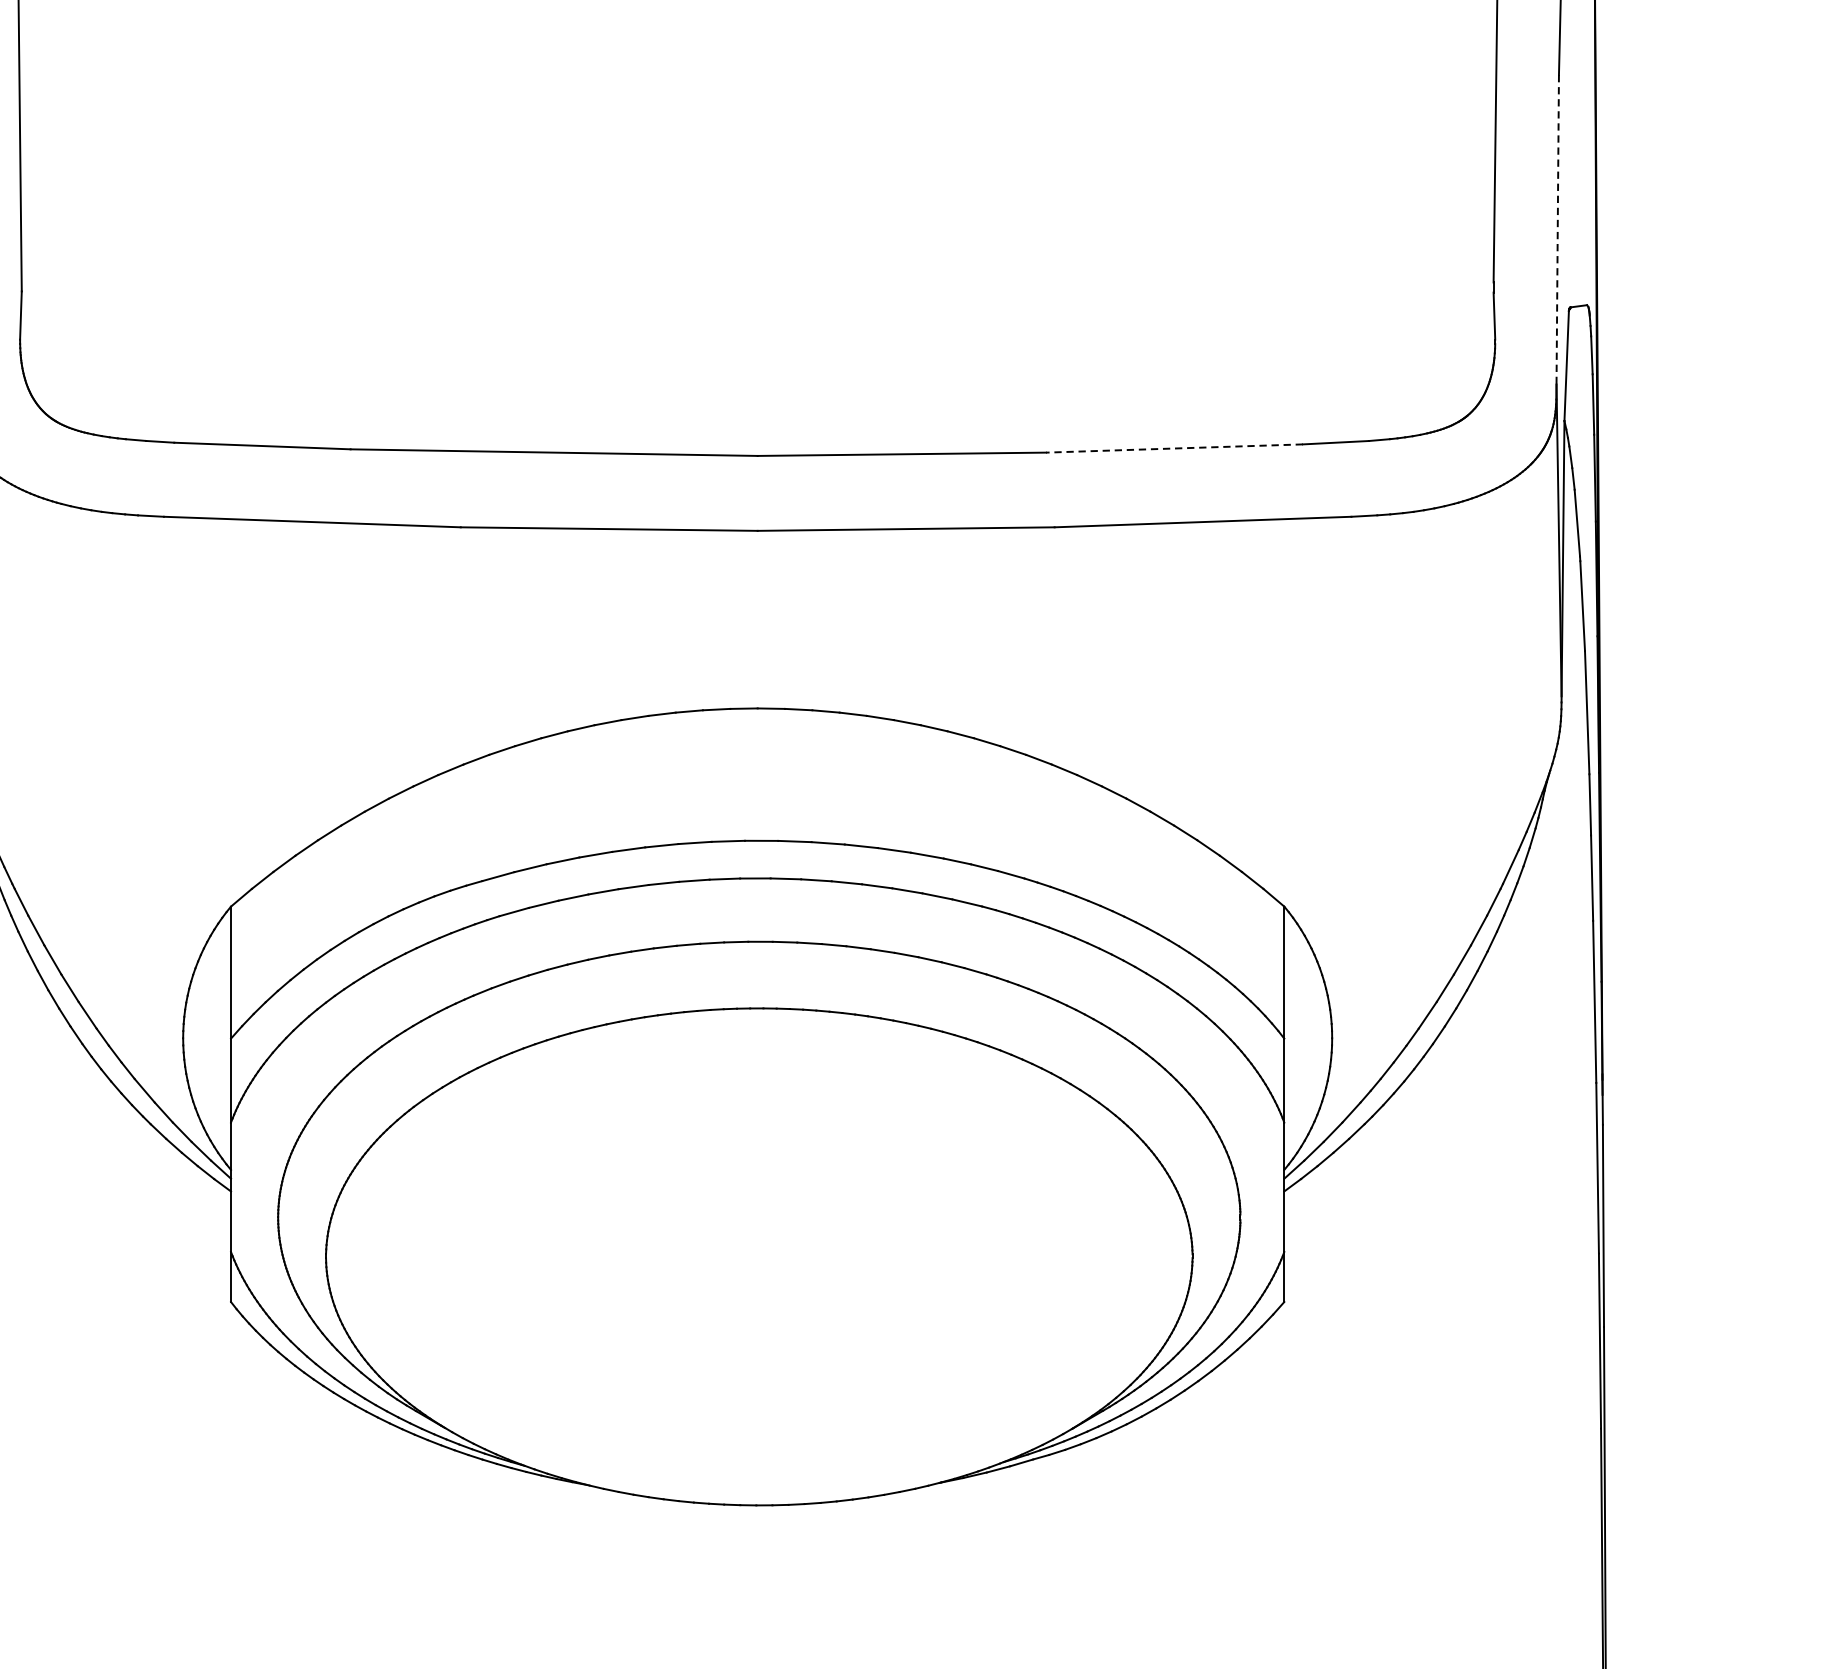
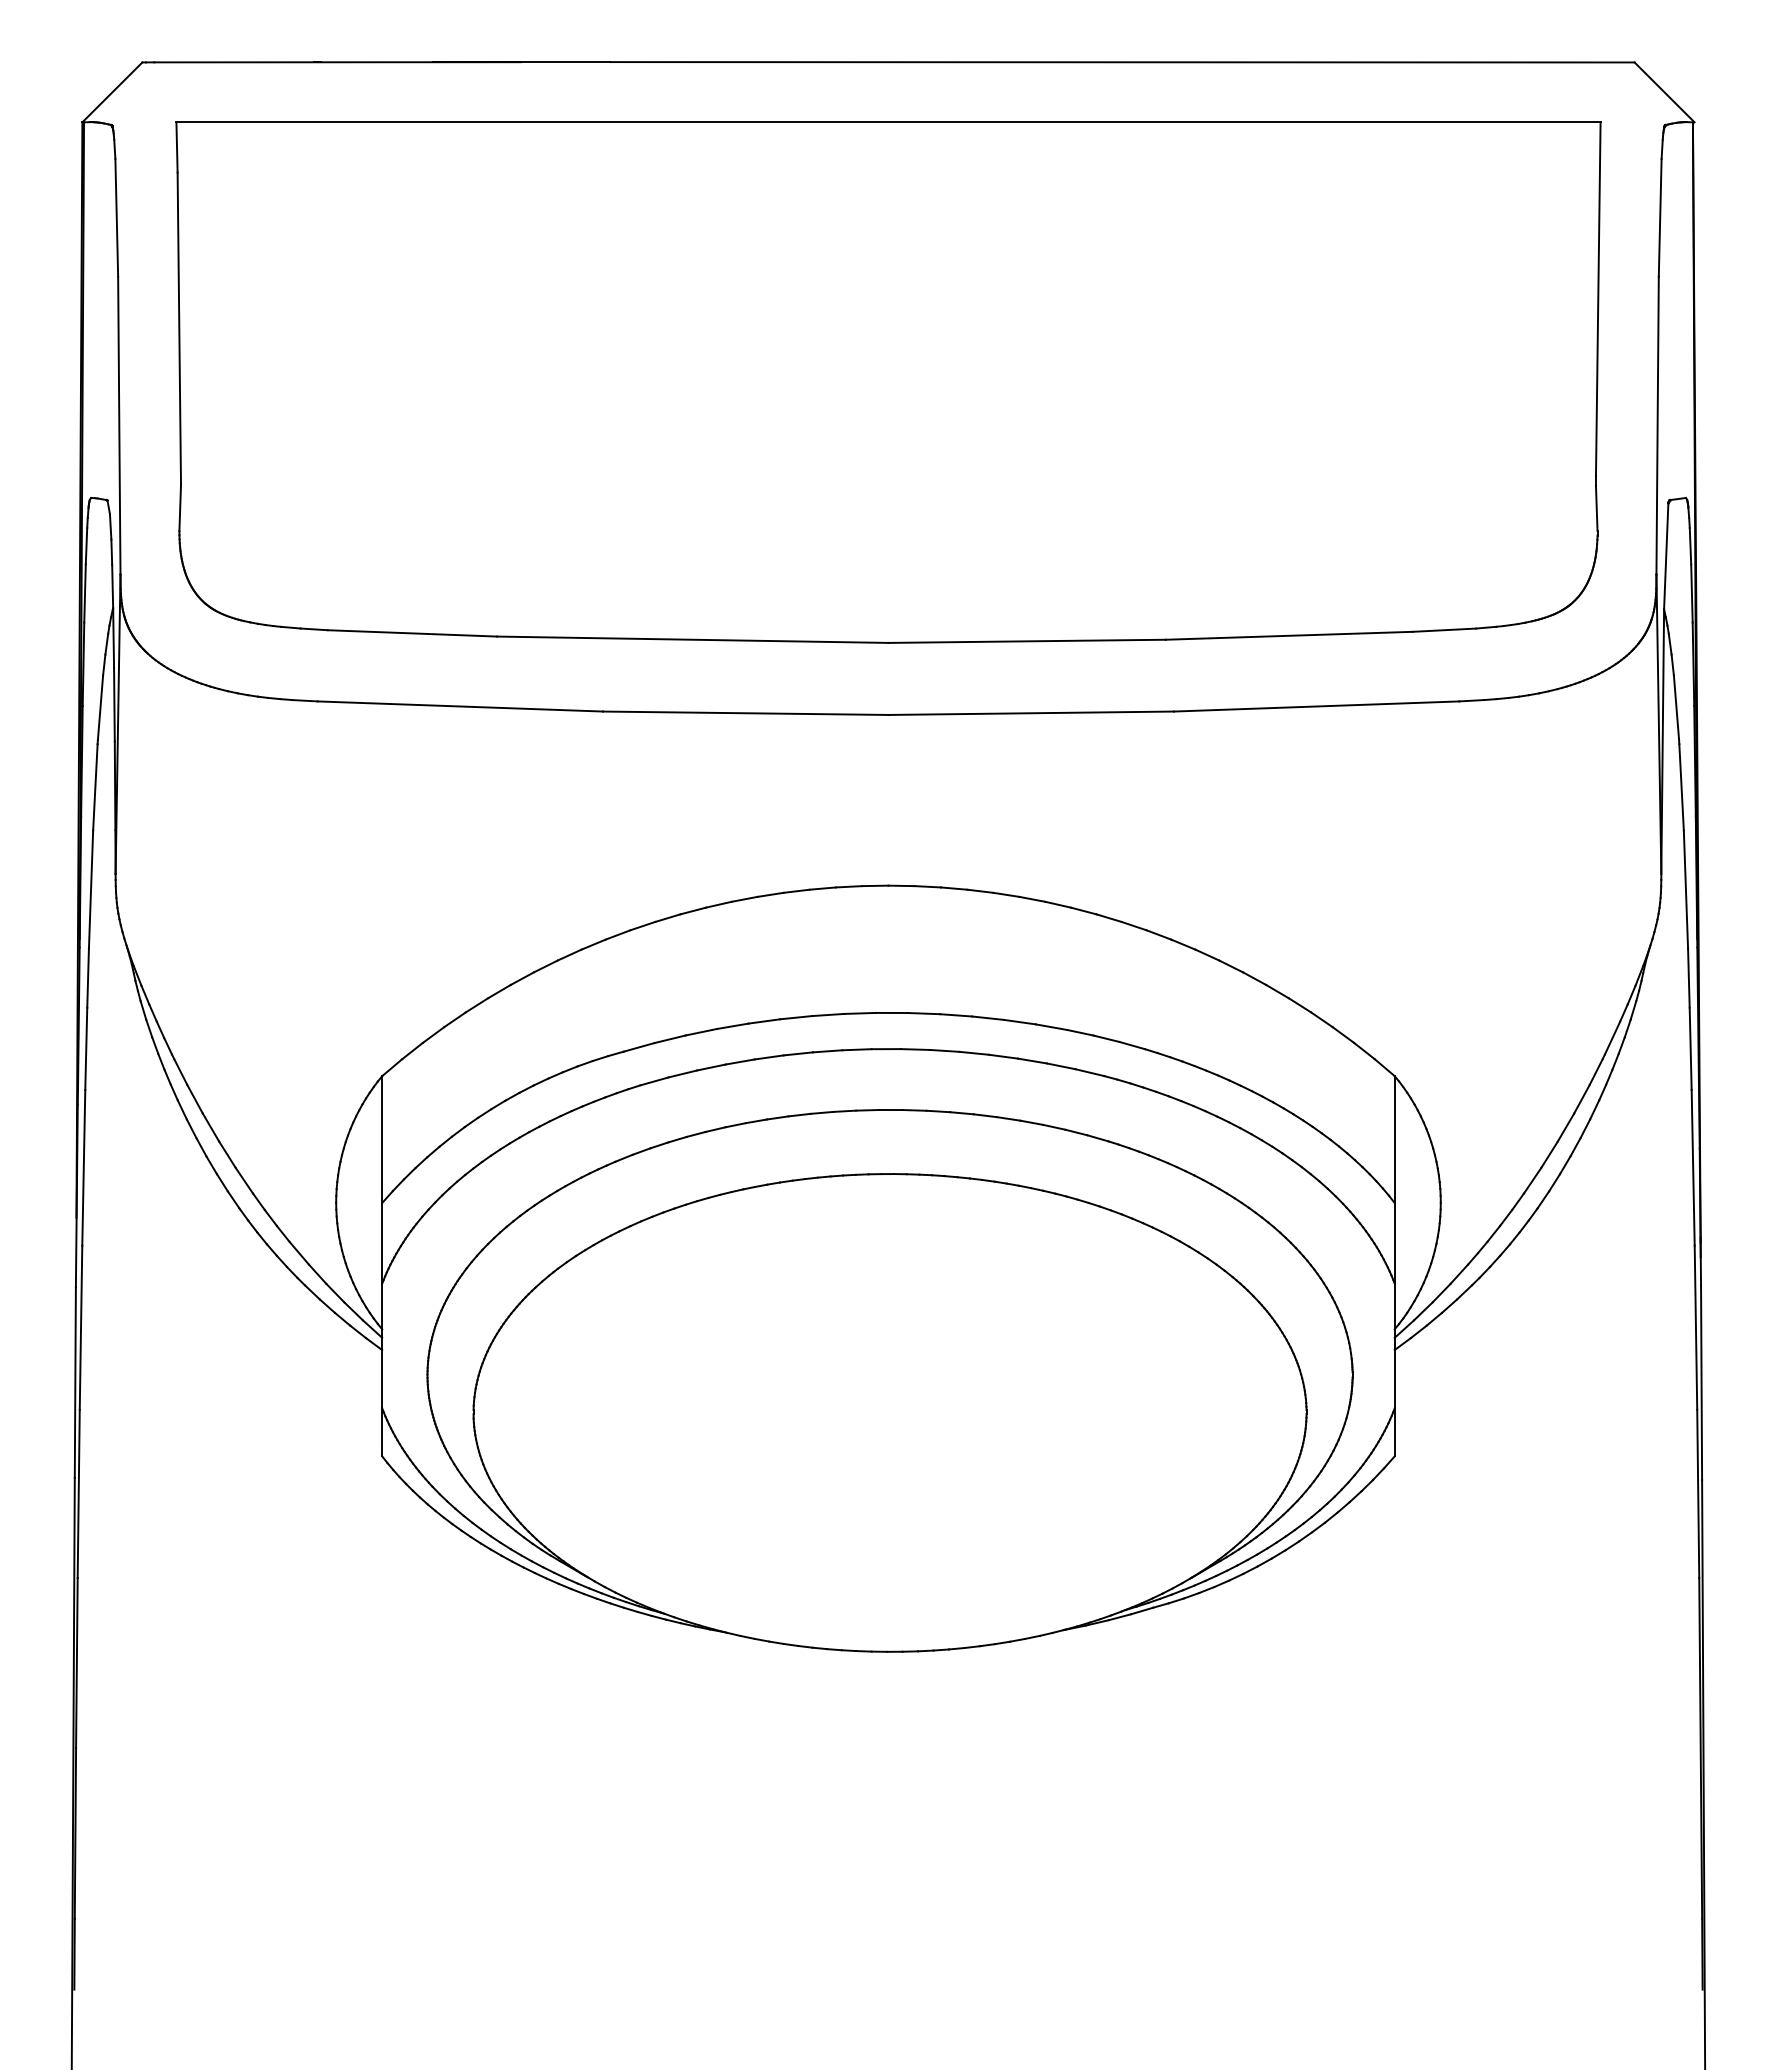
line: (1557, 229) -> (1657, 425), dashed -> solid
line: (1174, 448) -> (1289, 635), dashed -> solid

